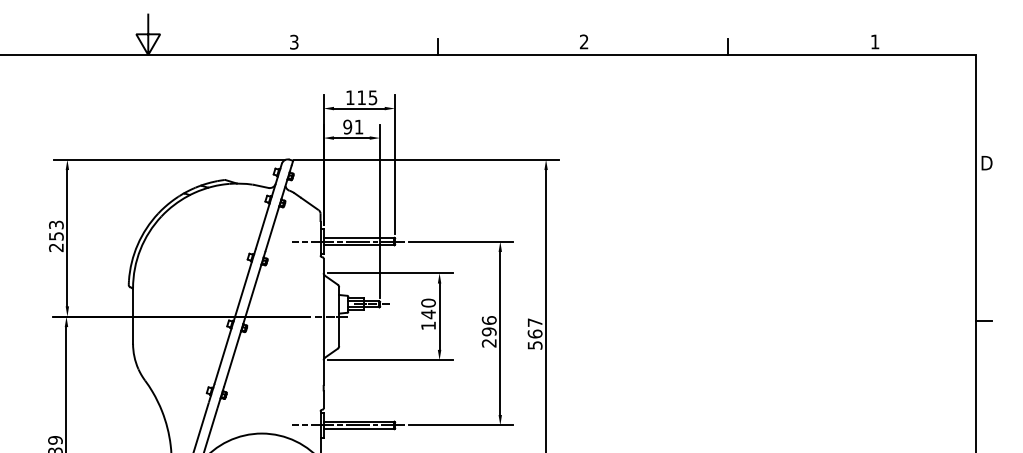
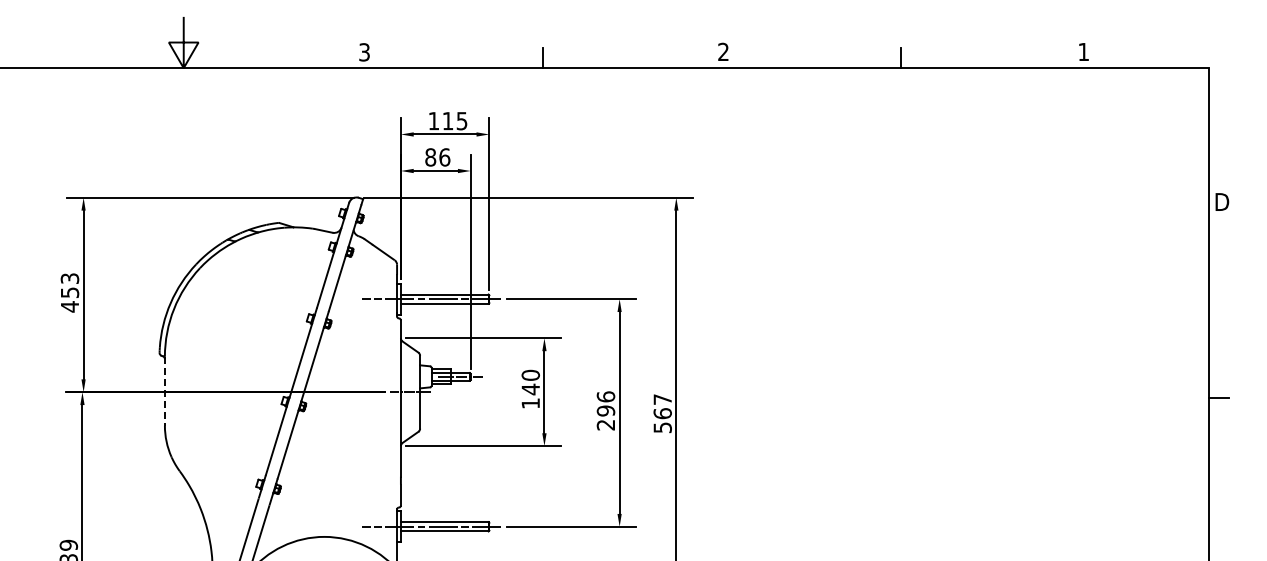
text: (353, 127) -> (437, 157), 91 -> 86
text: (56, 247) -> (69, 306), 253 -> 453
line: (132, 316) -> (164, 391), solid -> dashed

